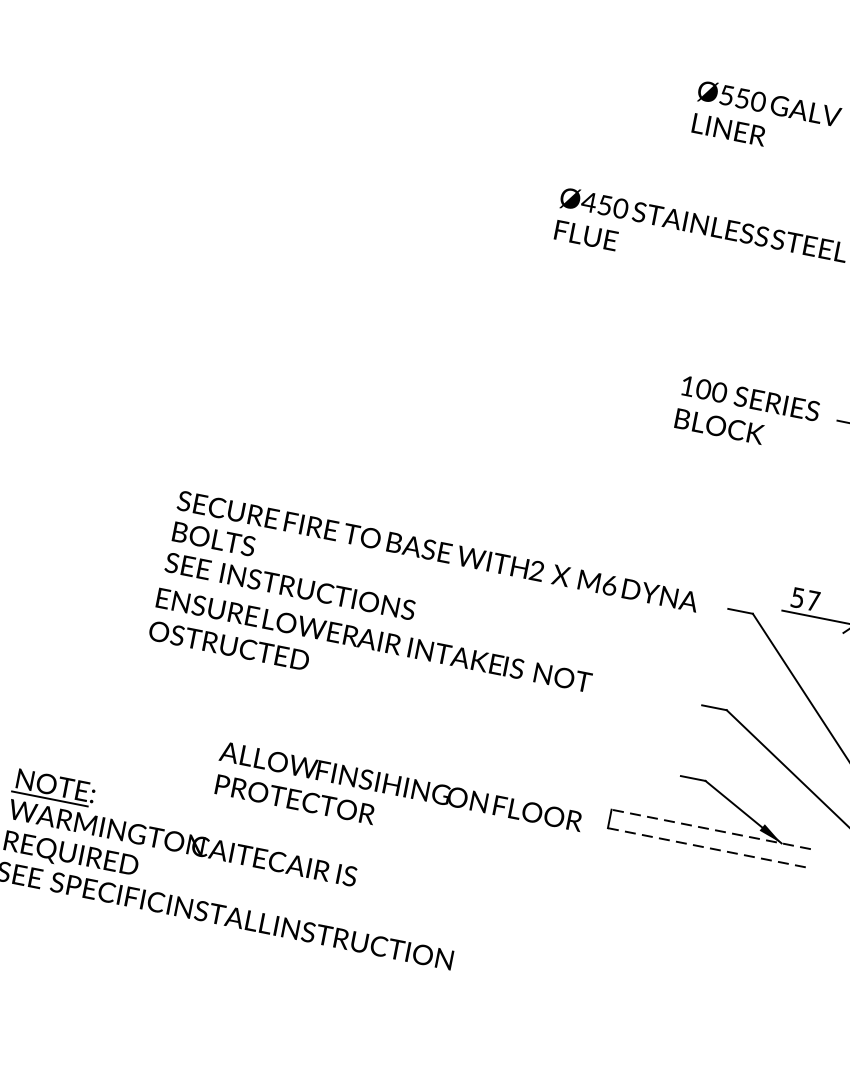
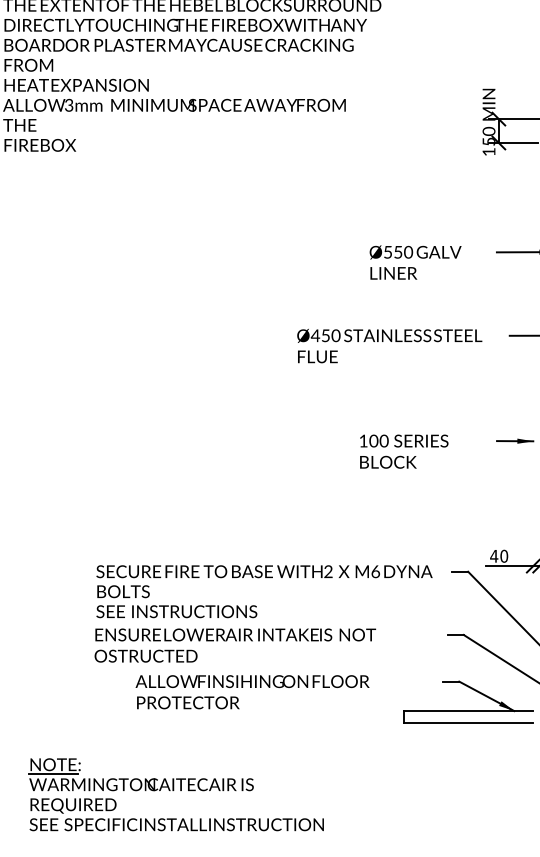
text: (747, 414) -> (404, 451), moved
text: (806, 598) -> (499, 555), 57 -> 40
text: (397, 803) -> (252, 692), moved
line: (710, 829) -> (468, 711), dashed -> solid
line: (708, 848) -> (469, 723), dashed -> solid

